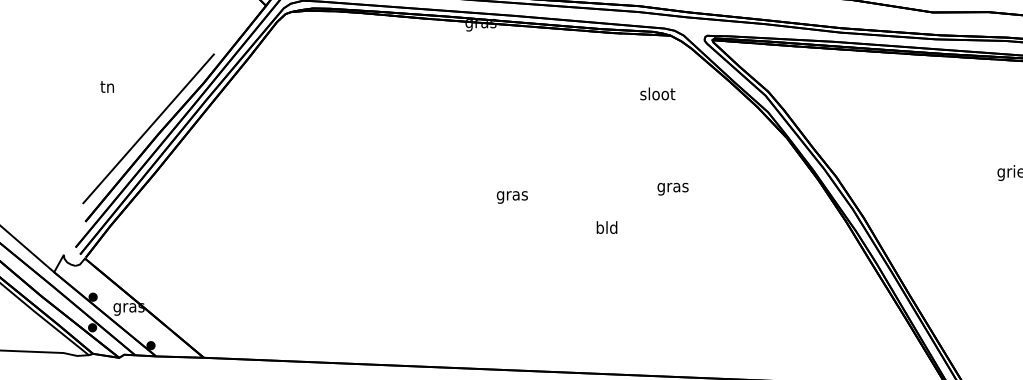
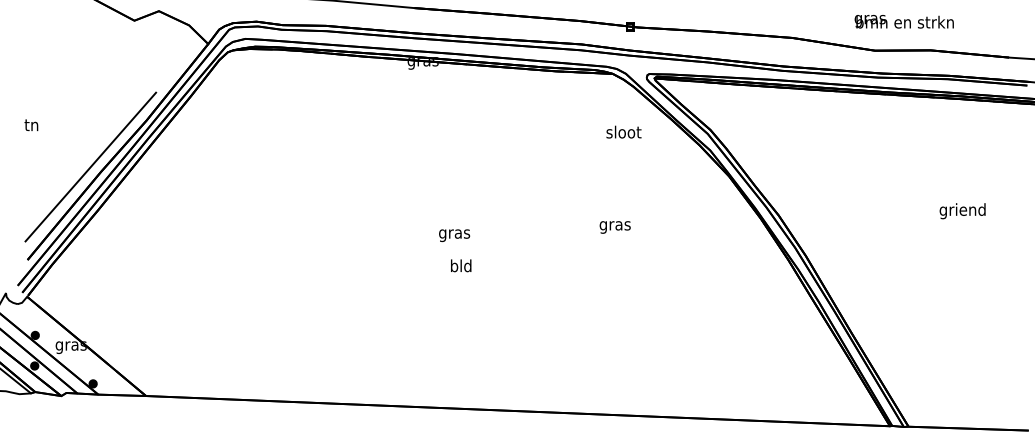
text: (107, 87) -> (31, 125), moved
text: (657, 93) -> (623, 131), moved
text: (607, 227) -> (461, 265), moved

